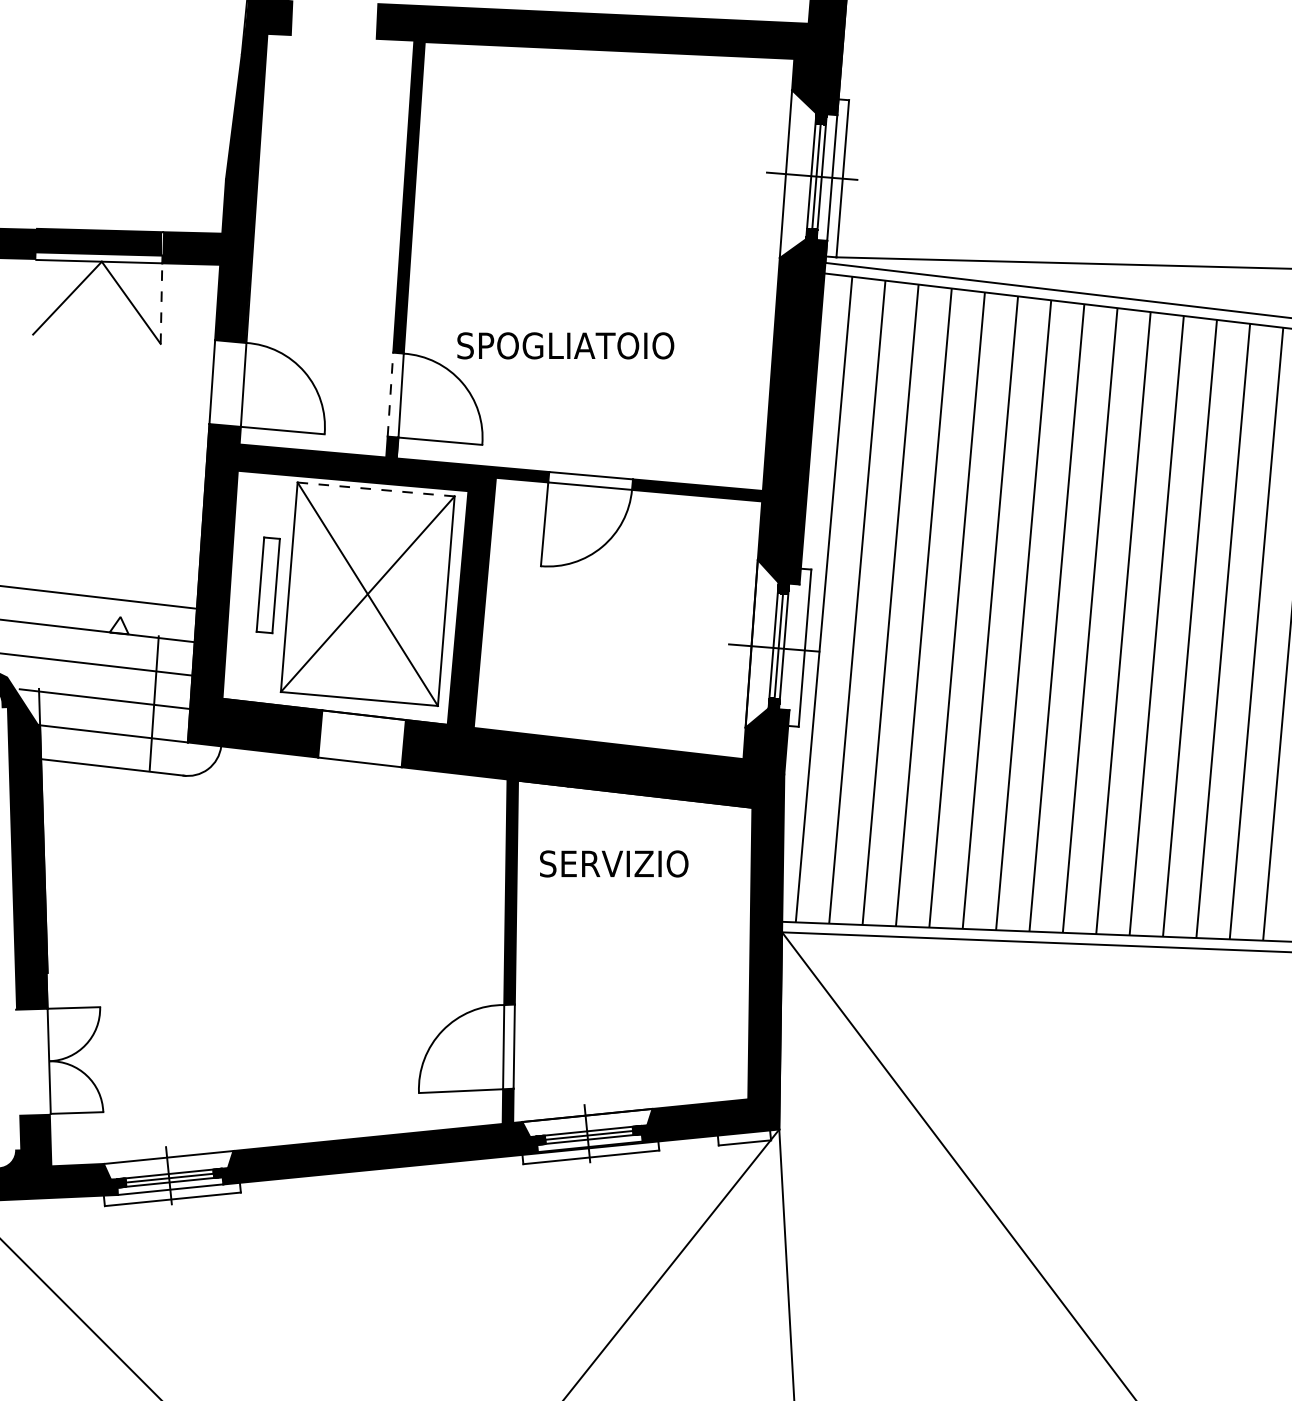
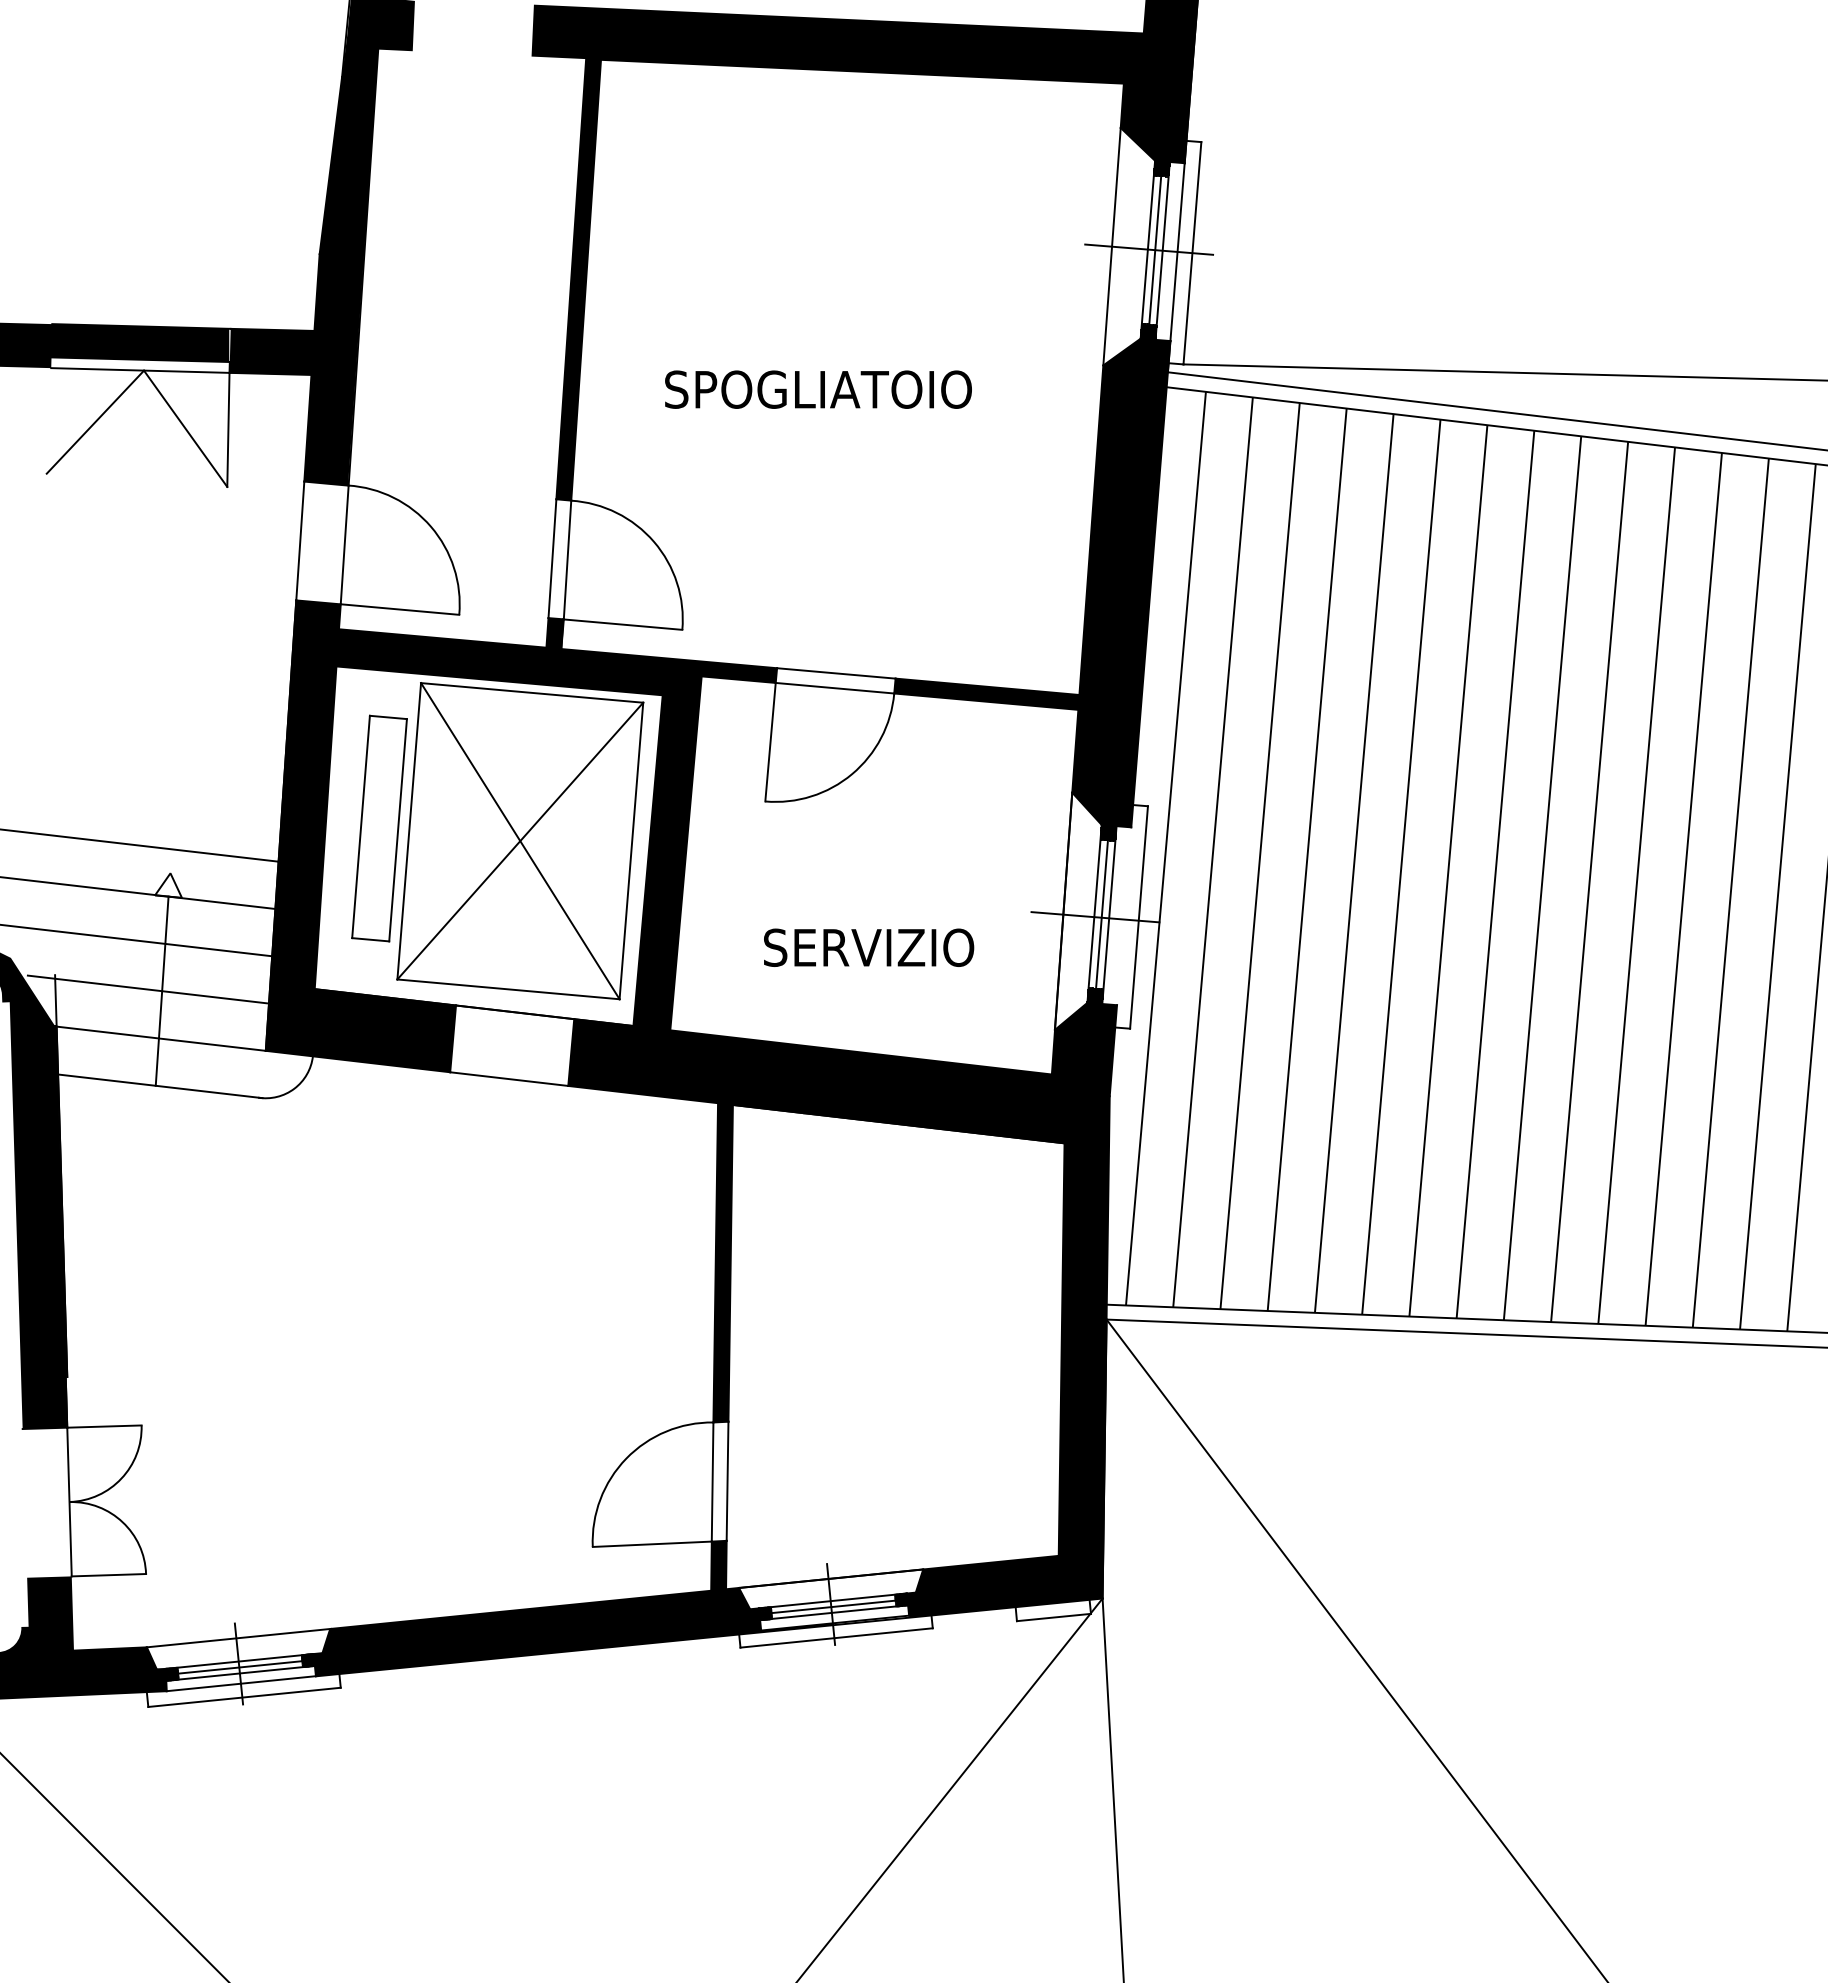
line: (161, 303) -> (228, 429), dashed -> solid
text: (565, 345) -> (818, 389), moved
line: (390, 394) -> (552, 558), dashed -> solid
line: (376, 489) -> (532, 692), dashed -> solid
part: (268, 585) -> (379, 828), size x1.67
line: (153, 702) -> (161, 990), moved
text: (614, 863) -> (869, 947), moved

